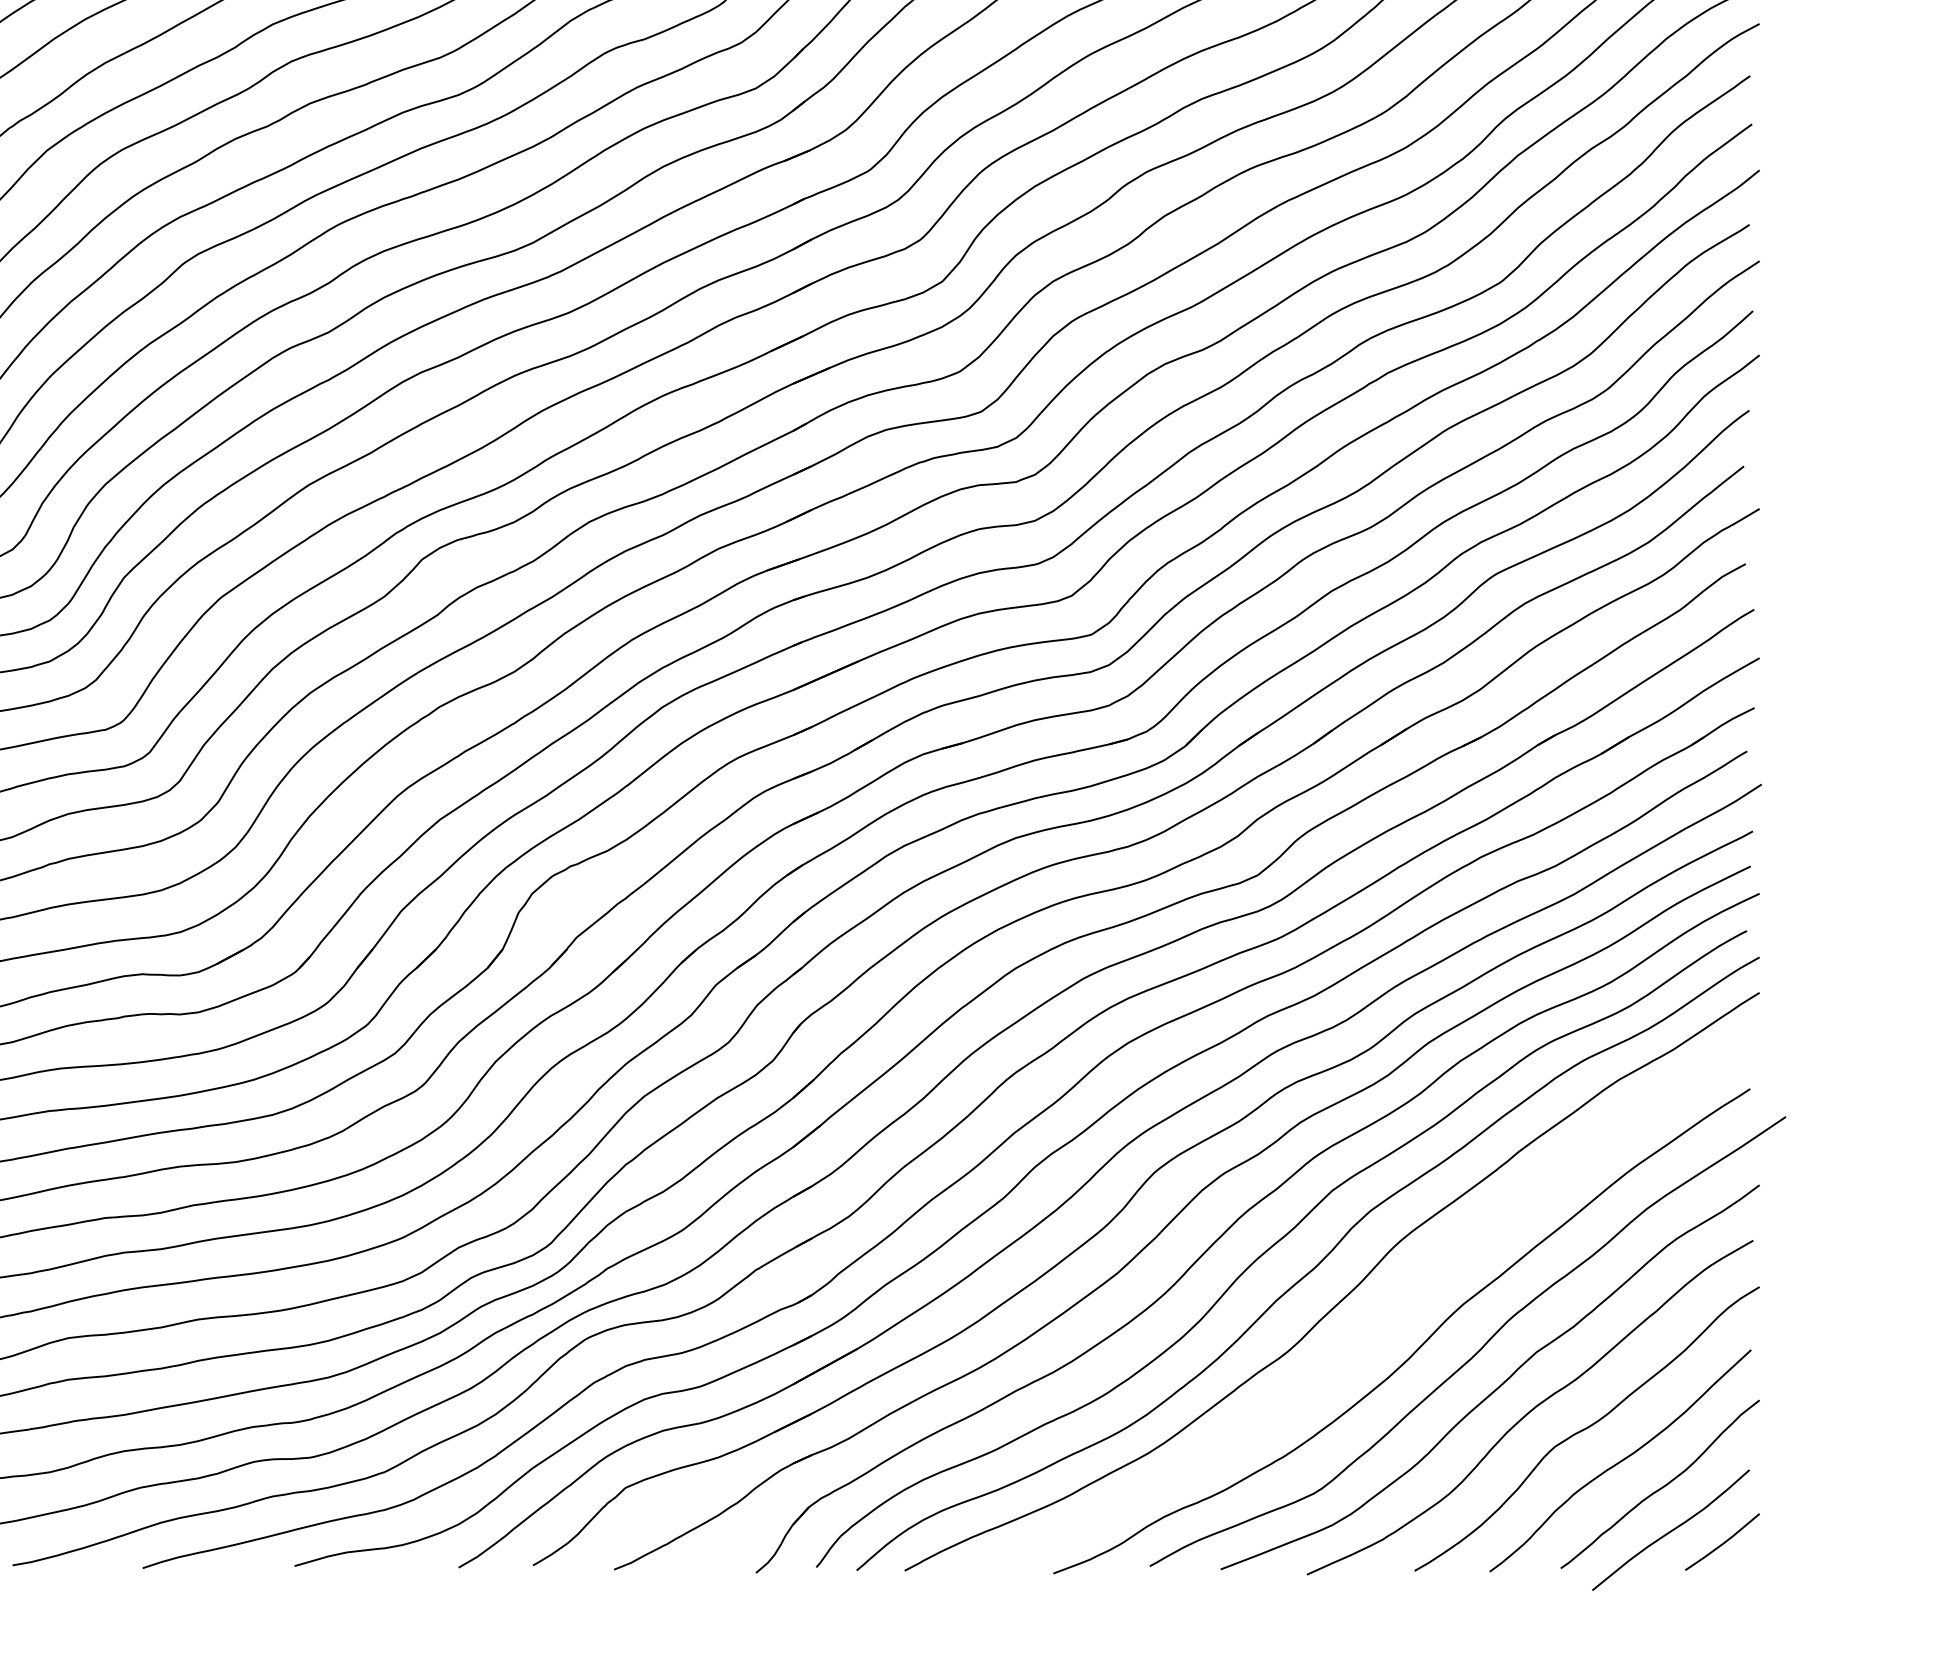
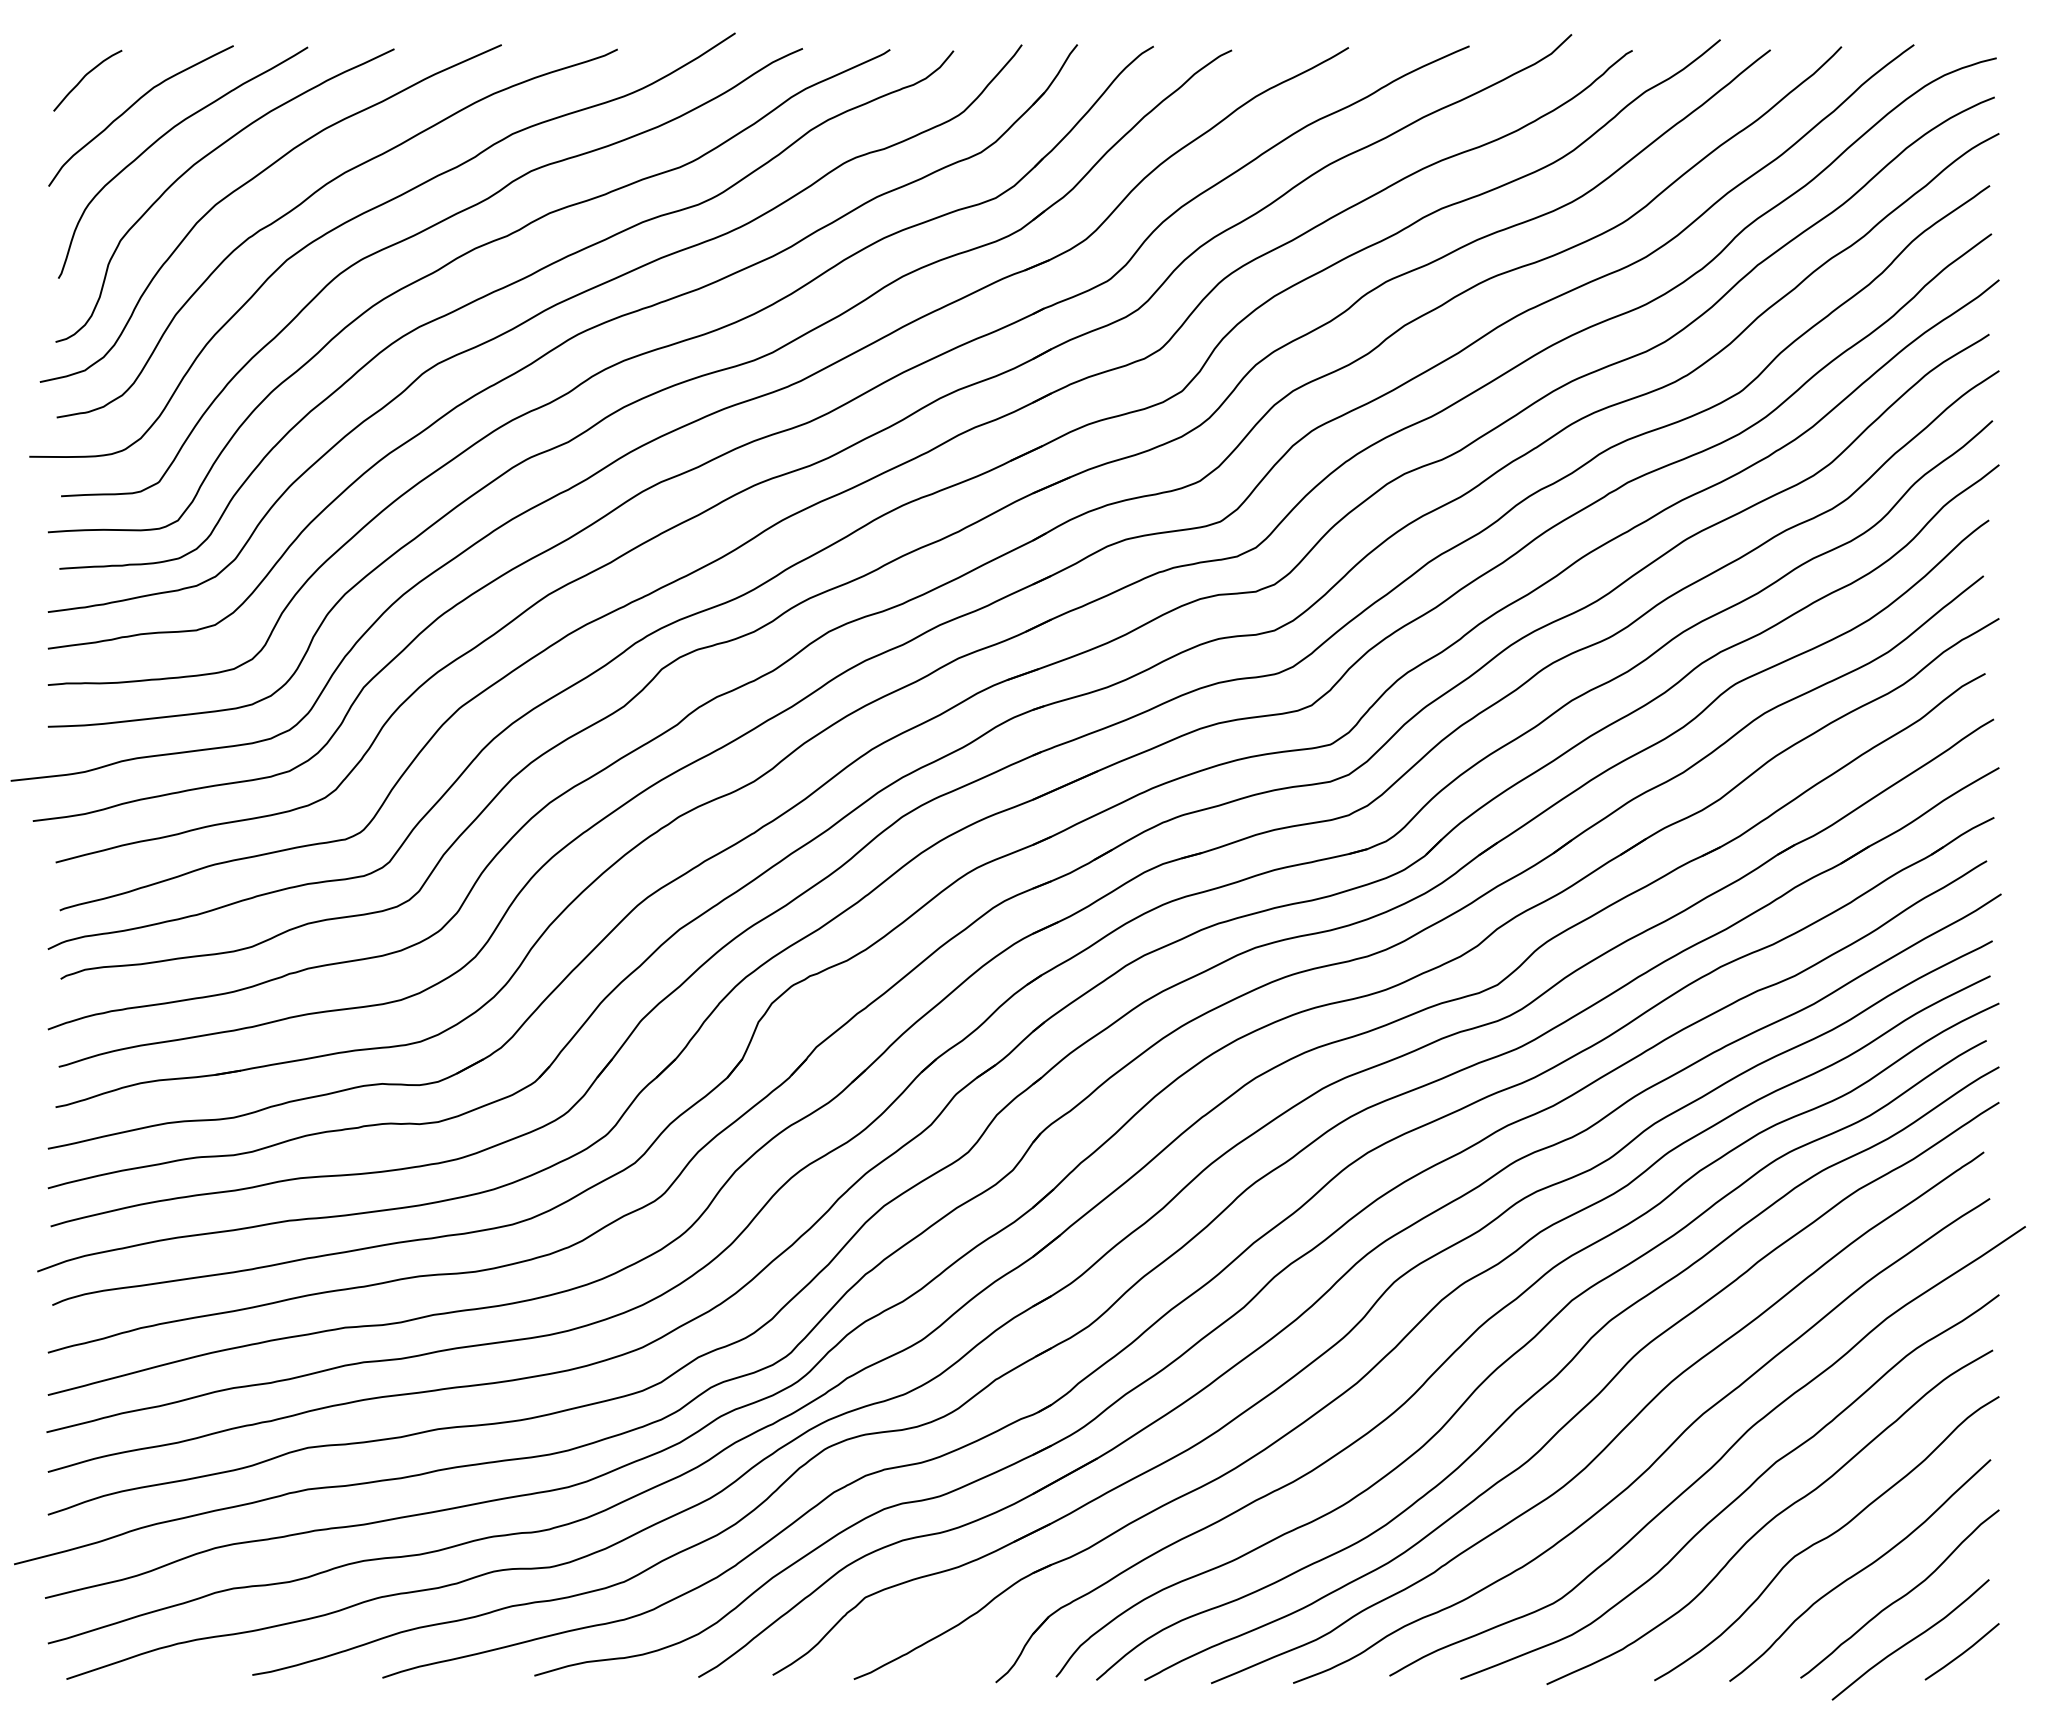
curve: (1376, 1325) -> (1616, 1435), added

